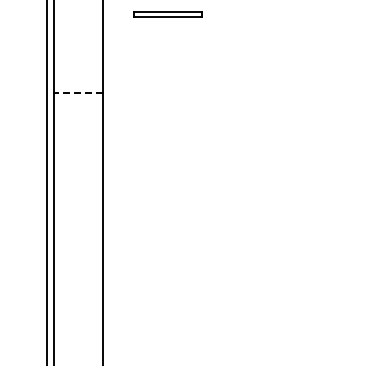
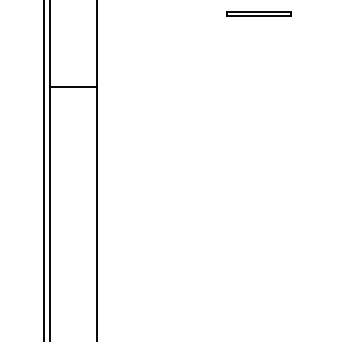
part: (167, 14) -> (258, 13), moved
line: (78, 92) -> (73, 86), dashed -> solid

